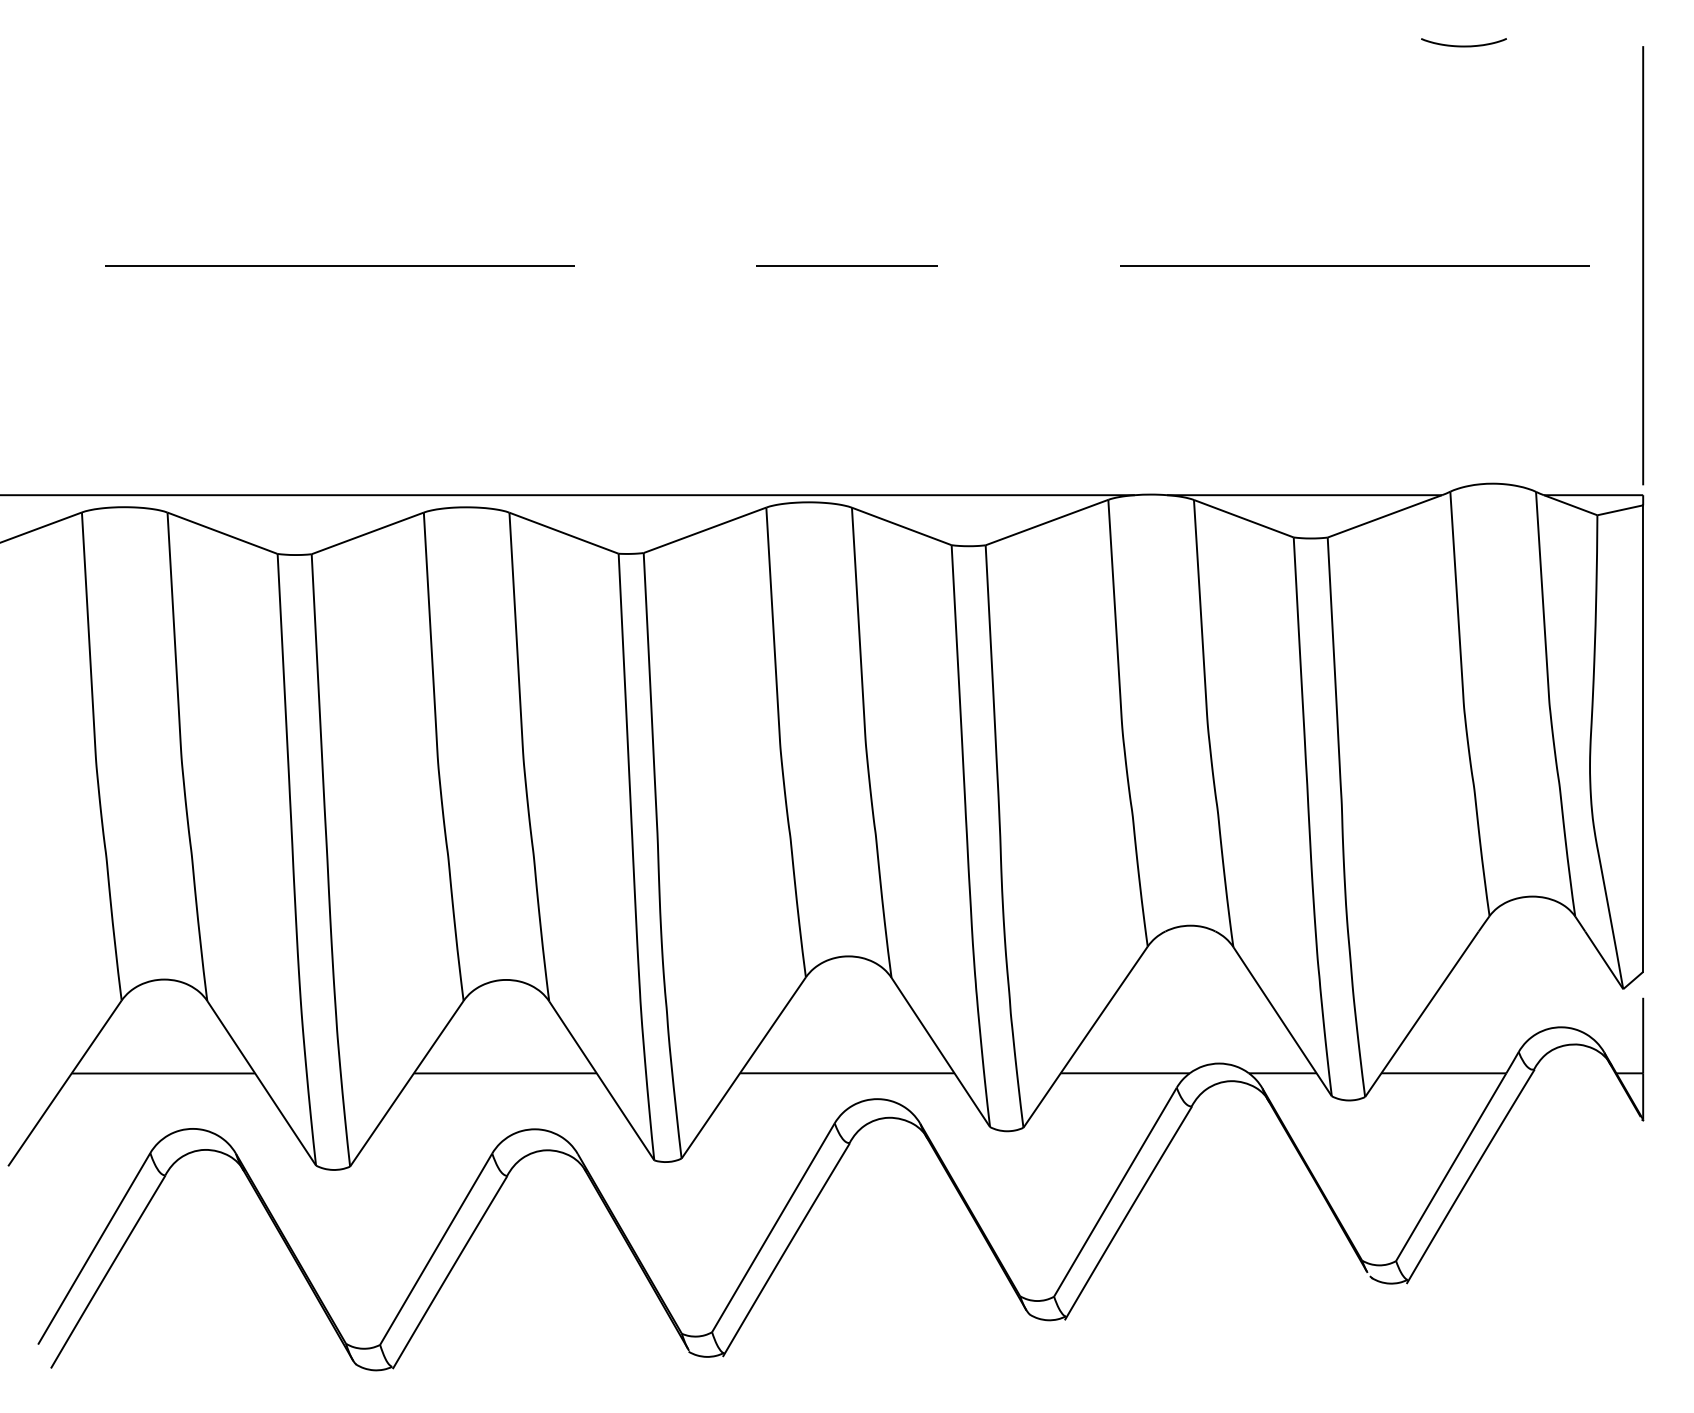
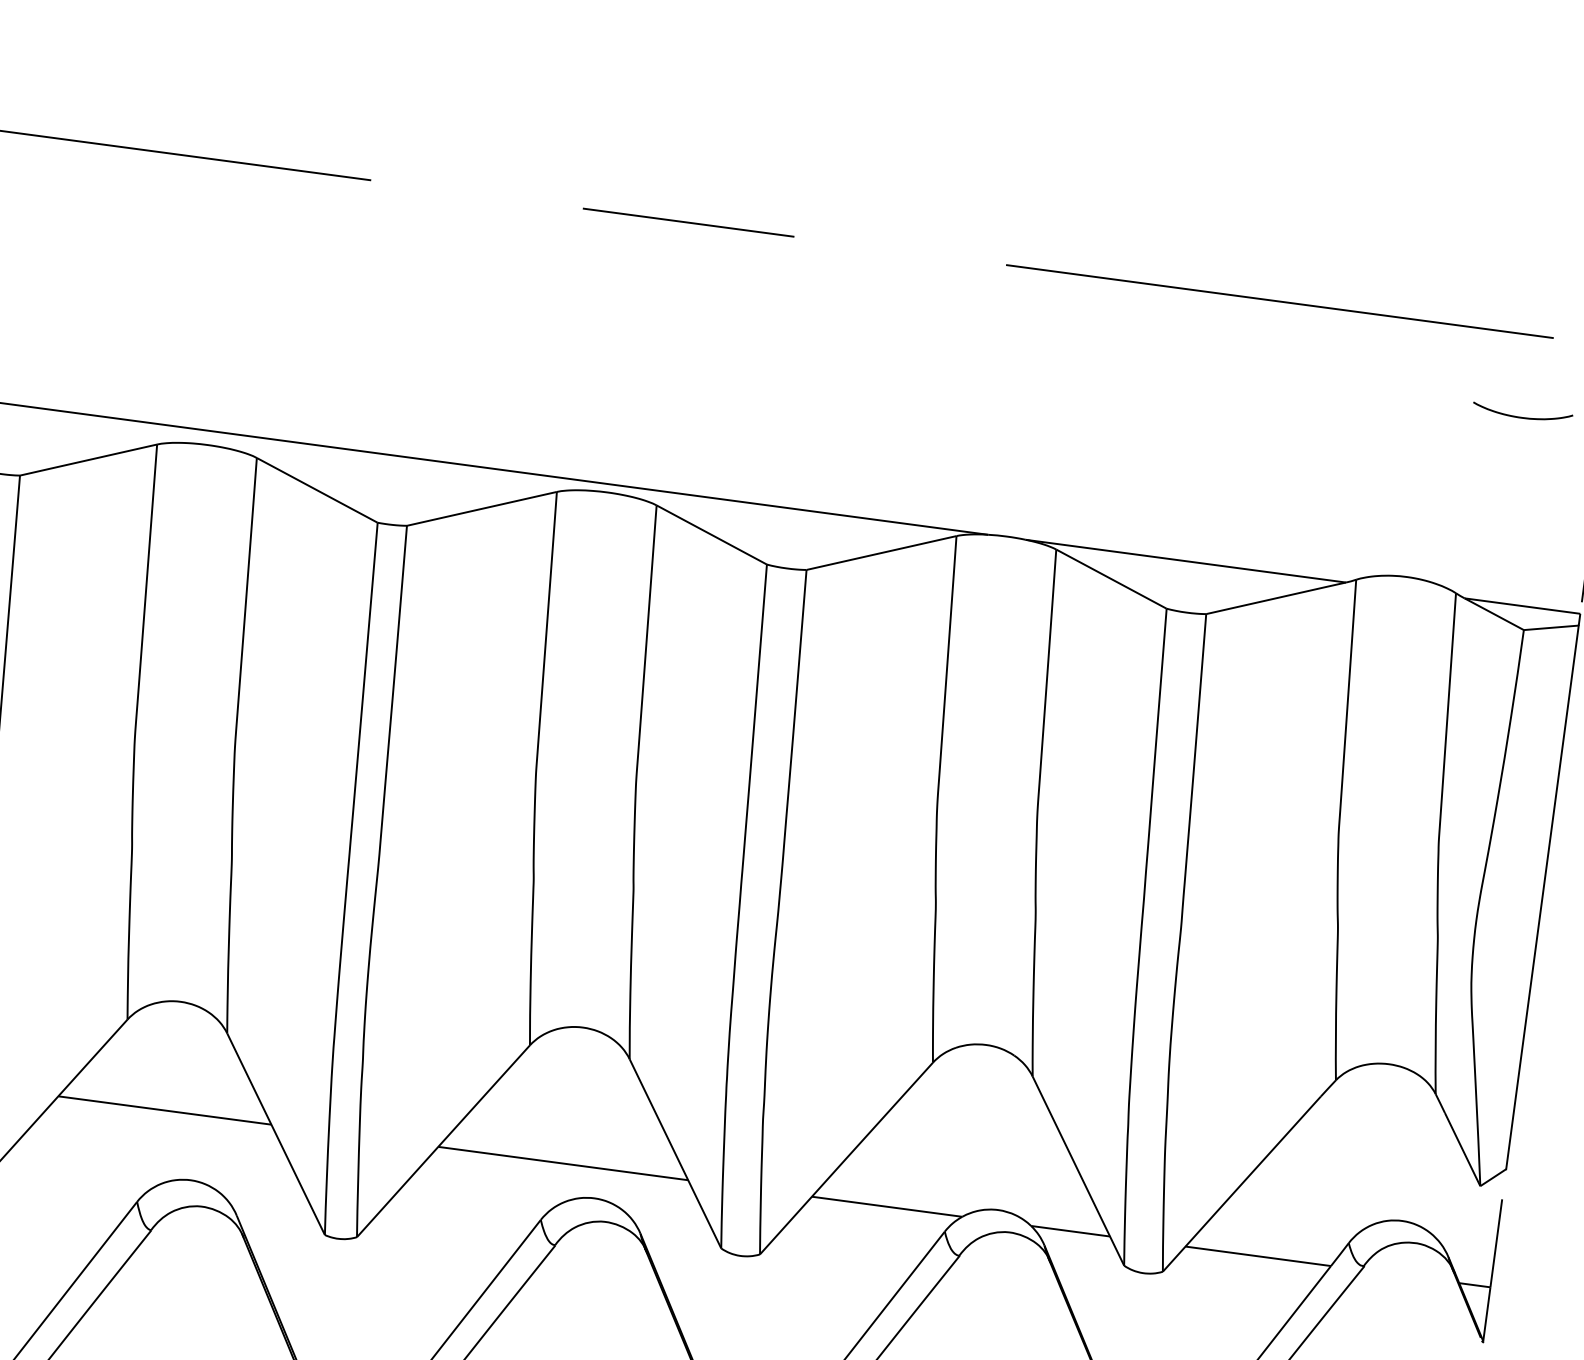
curve: (1463, 45) -> (1521, 416), moved

